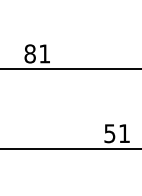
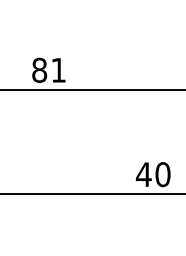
text: (116, 133) -> (152, 174), 51 -> 40

